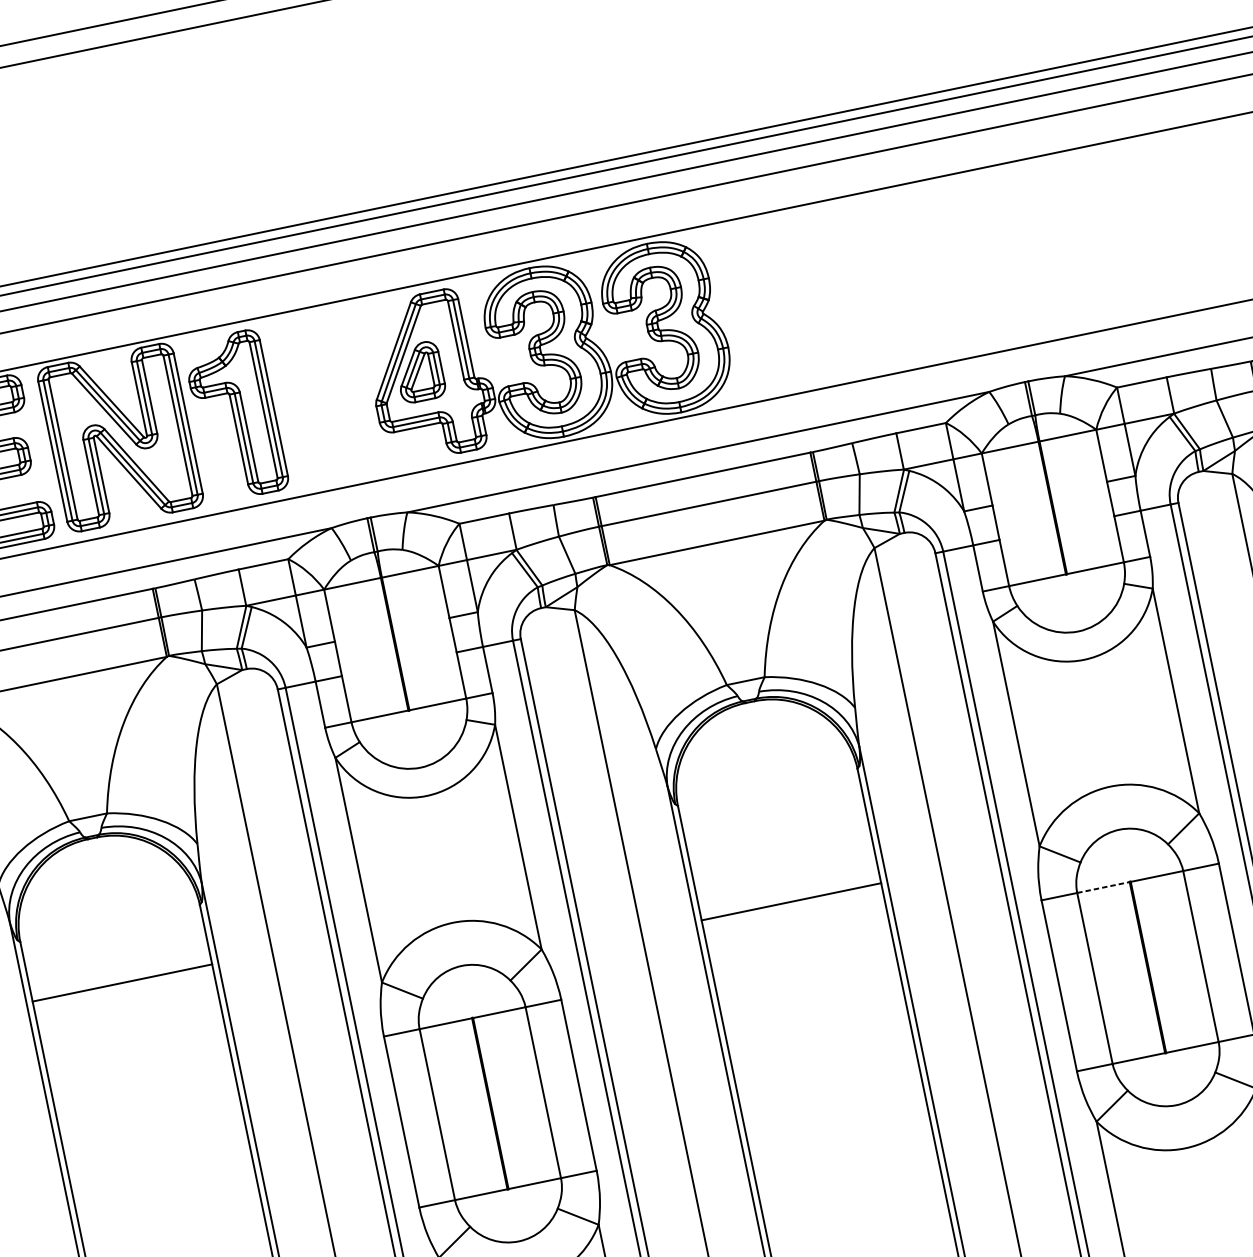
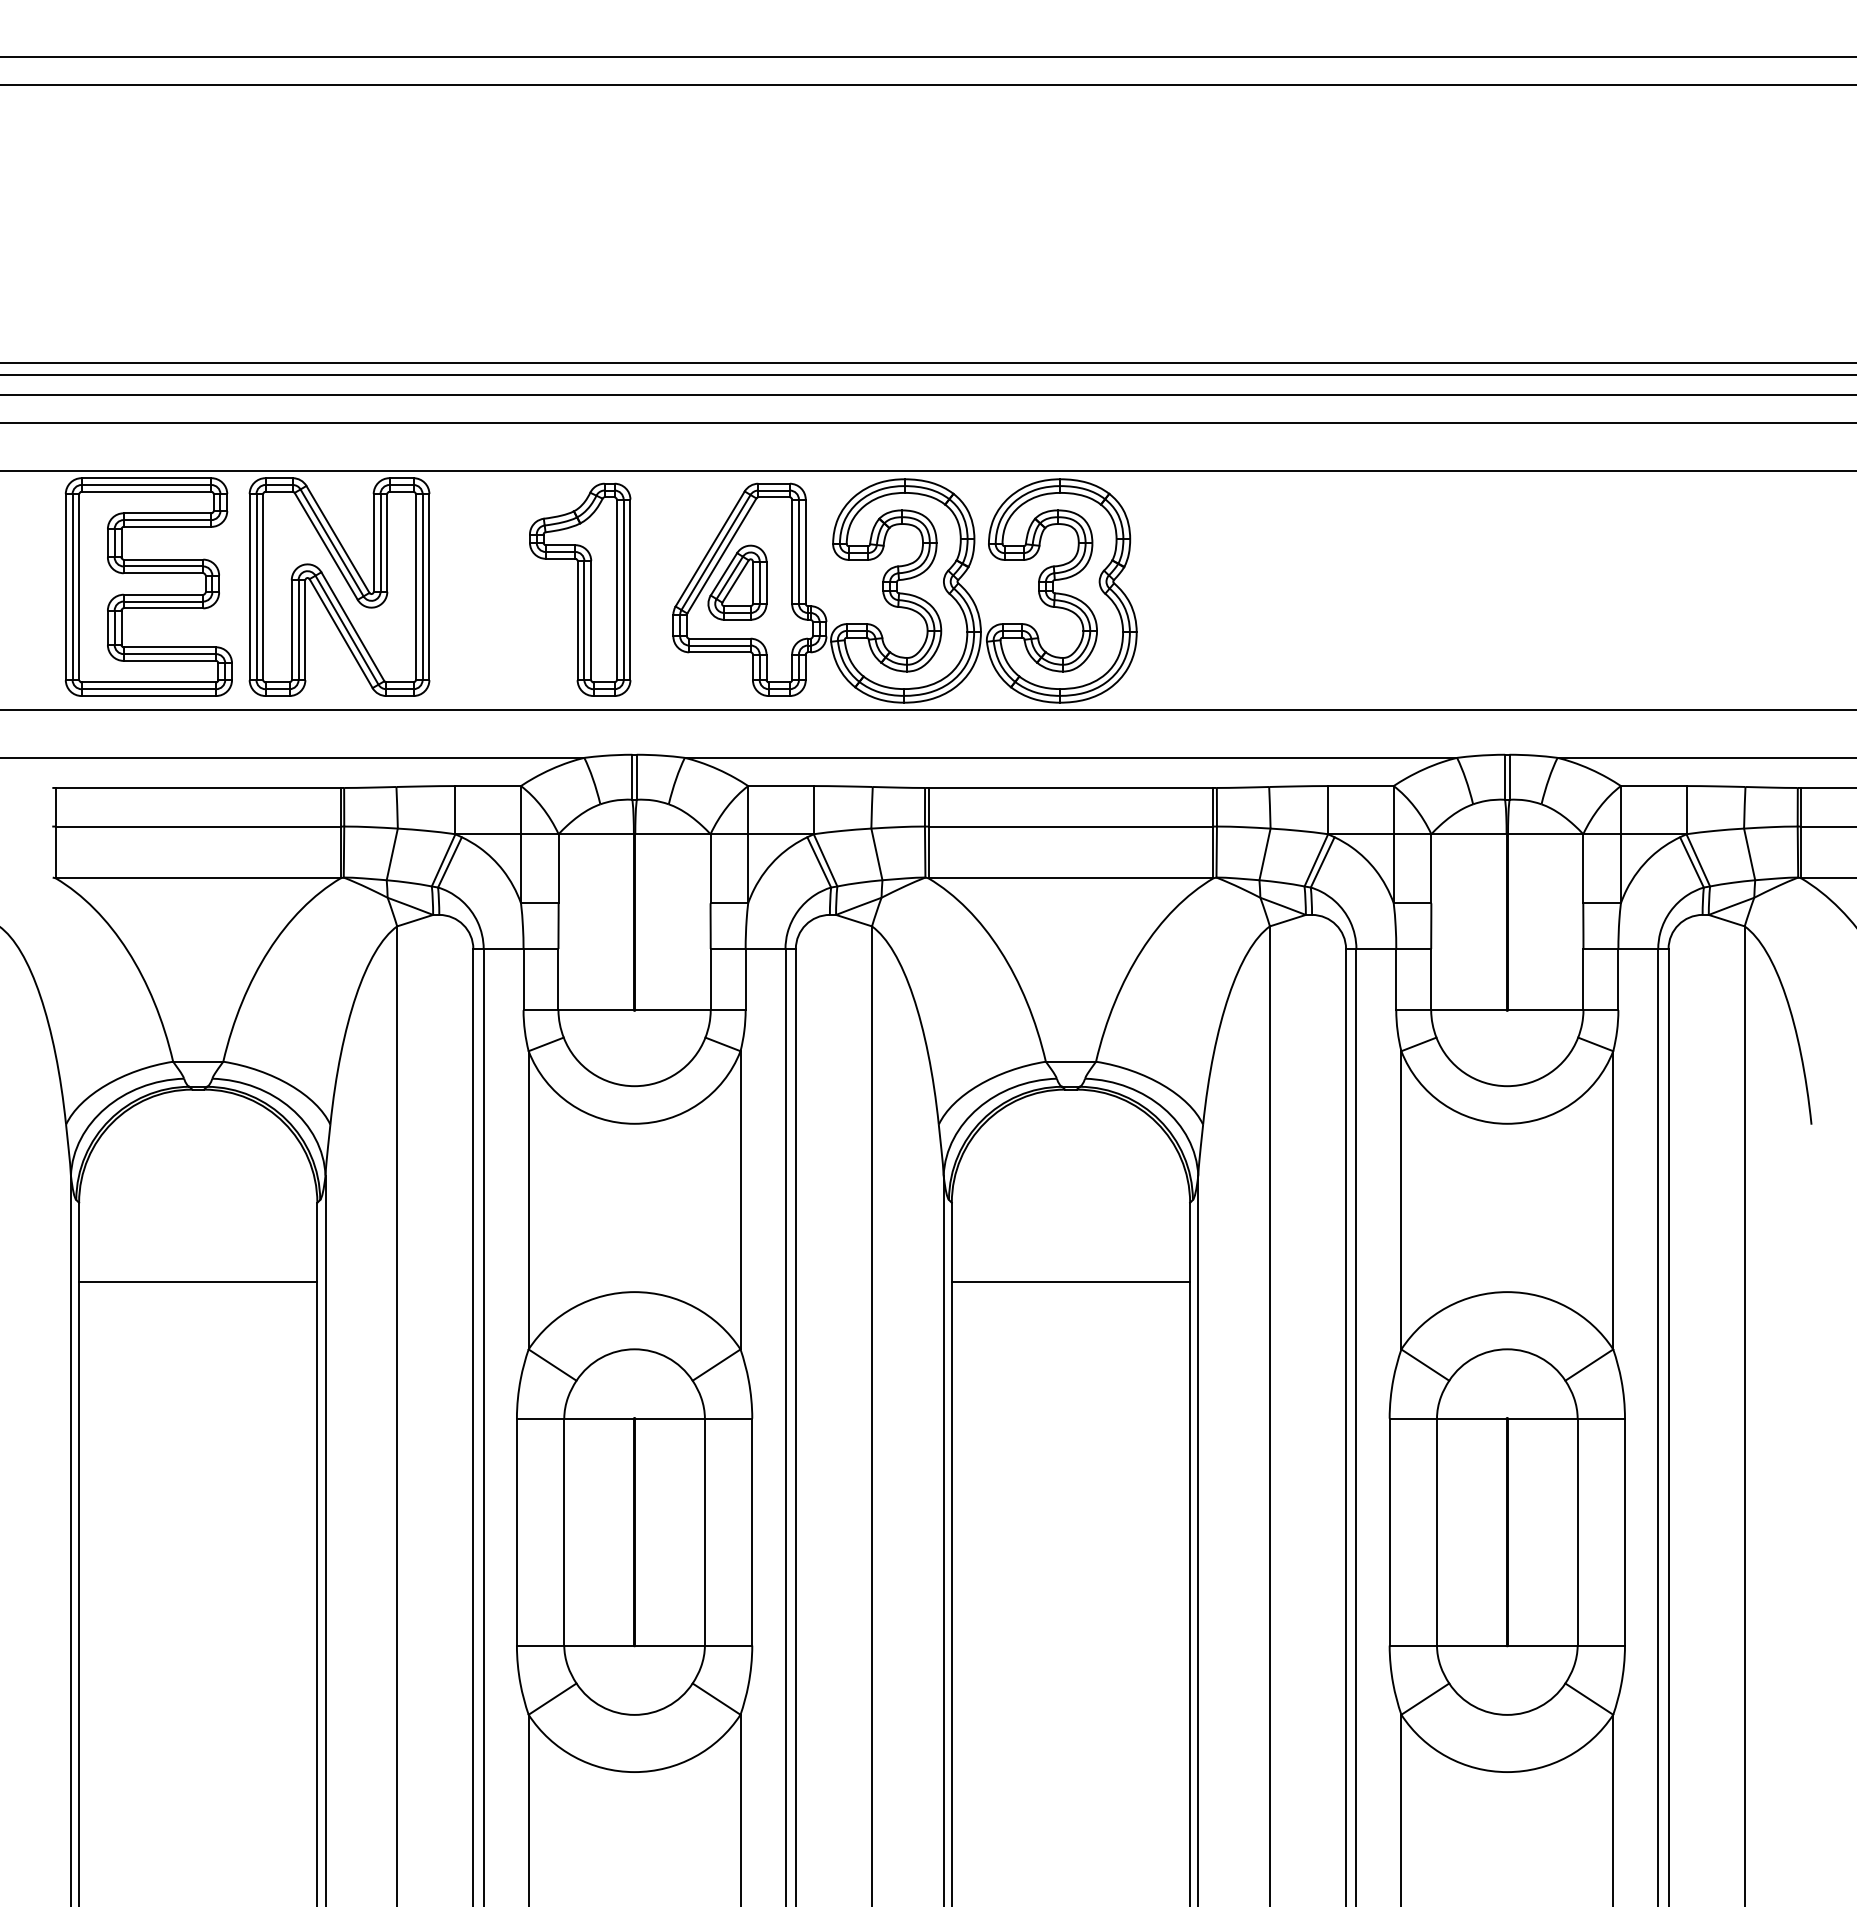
part: (236, 415) -> (580, 589), moved
line: (1103, 887) -> (1471, 1418), dashed -> solid
line: (791, 901) -> (1070, 1281), moved

